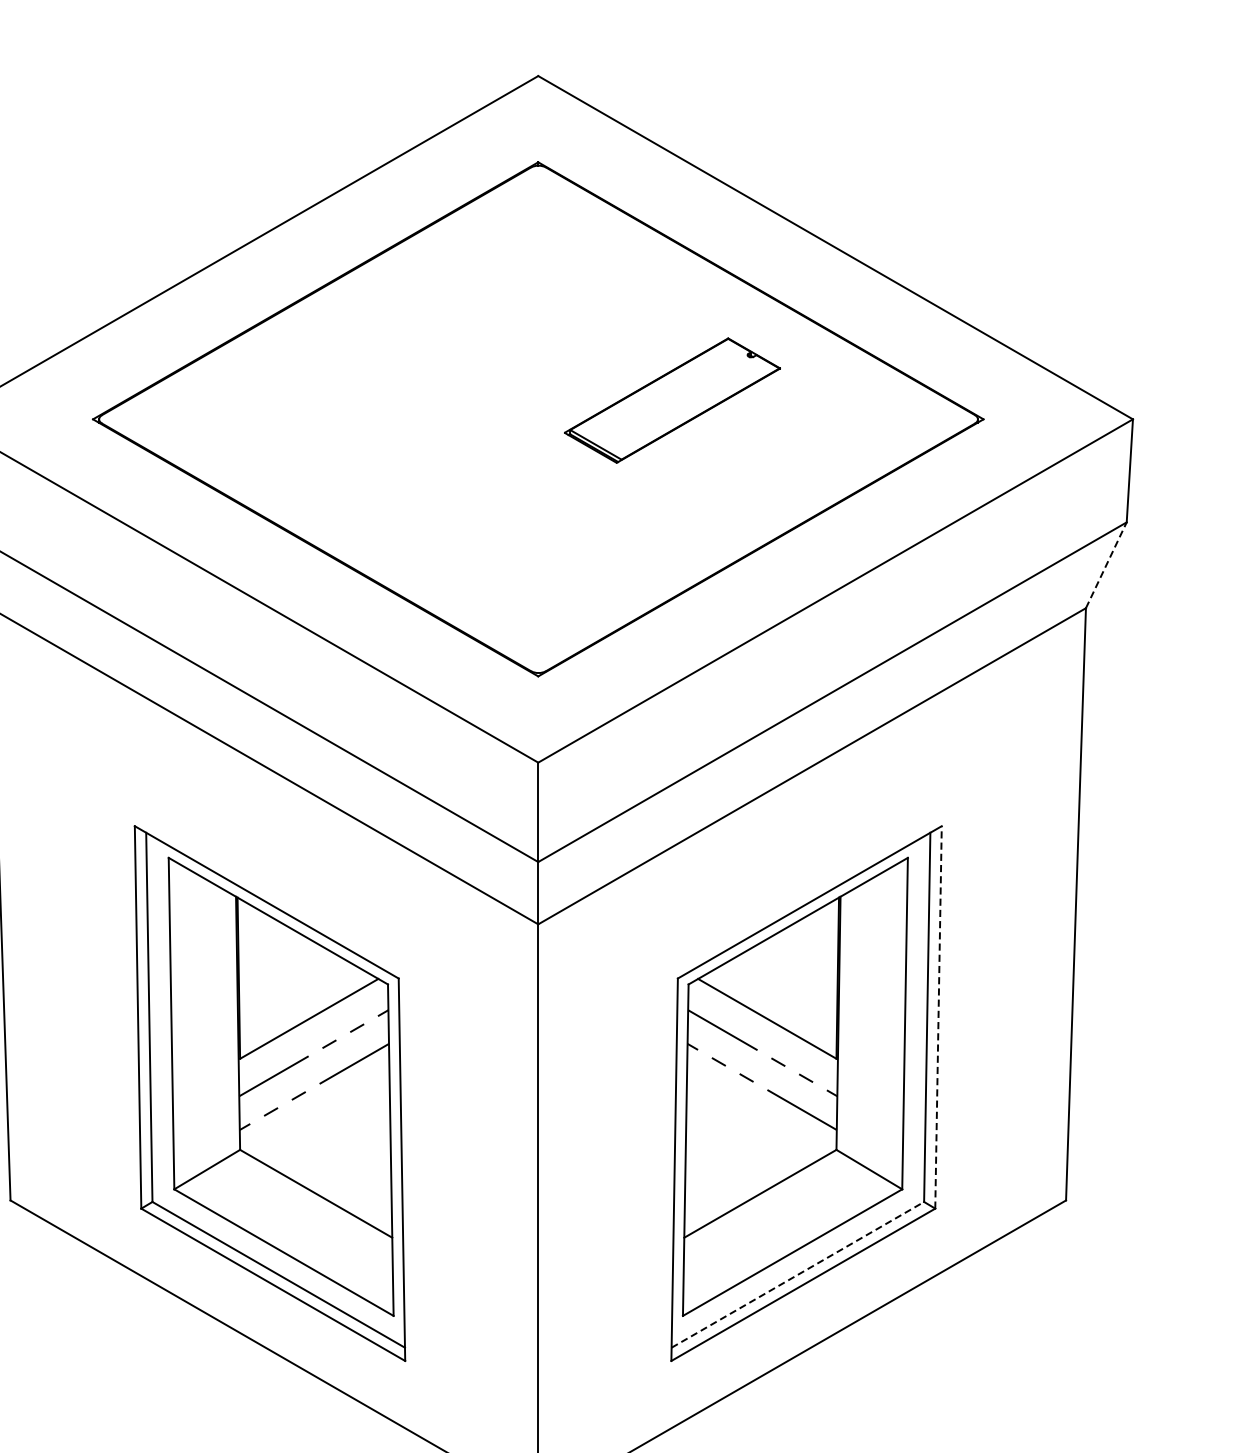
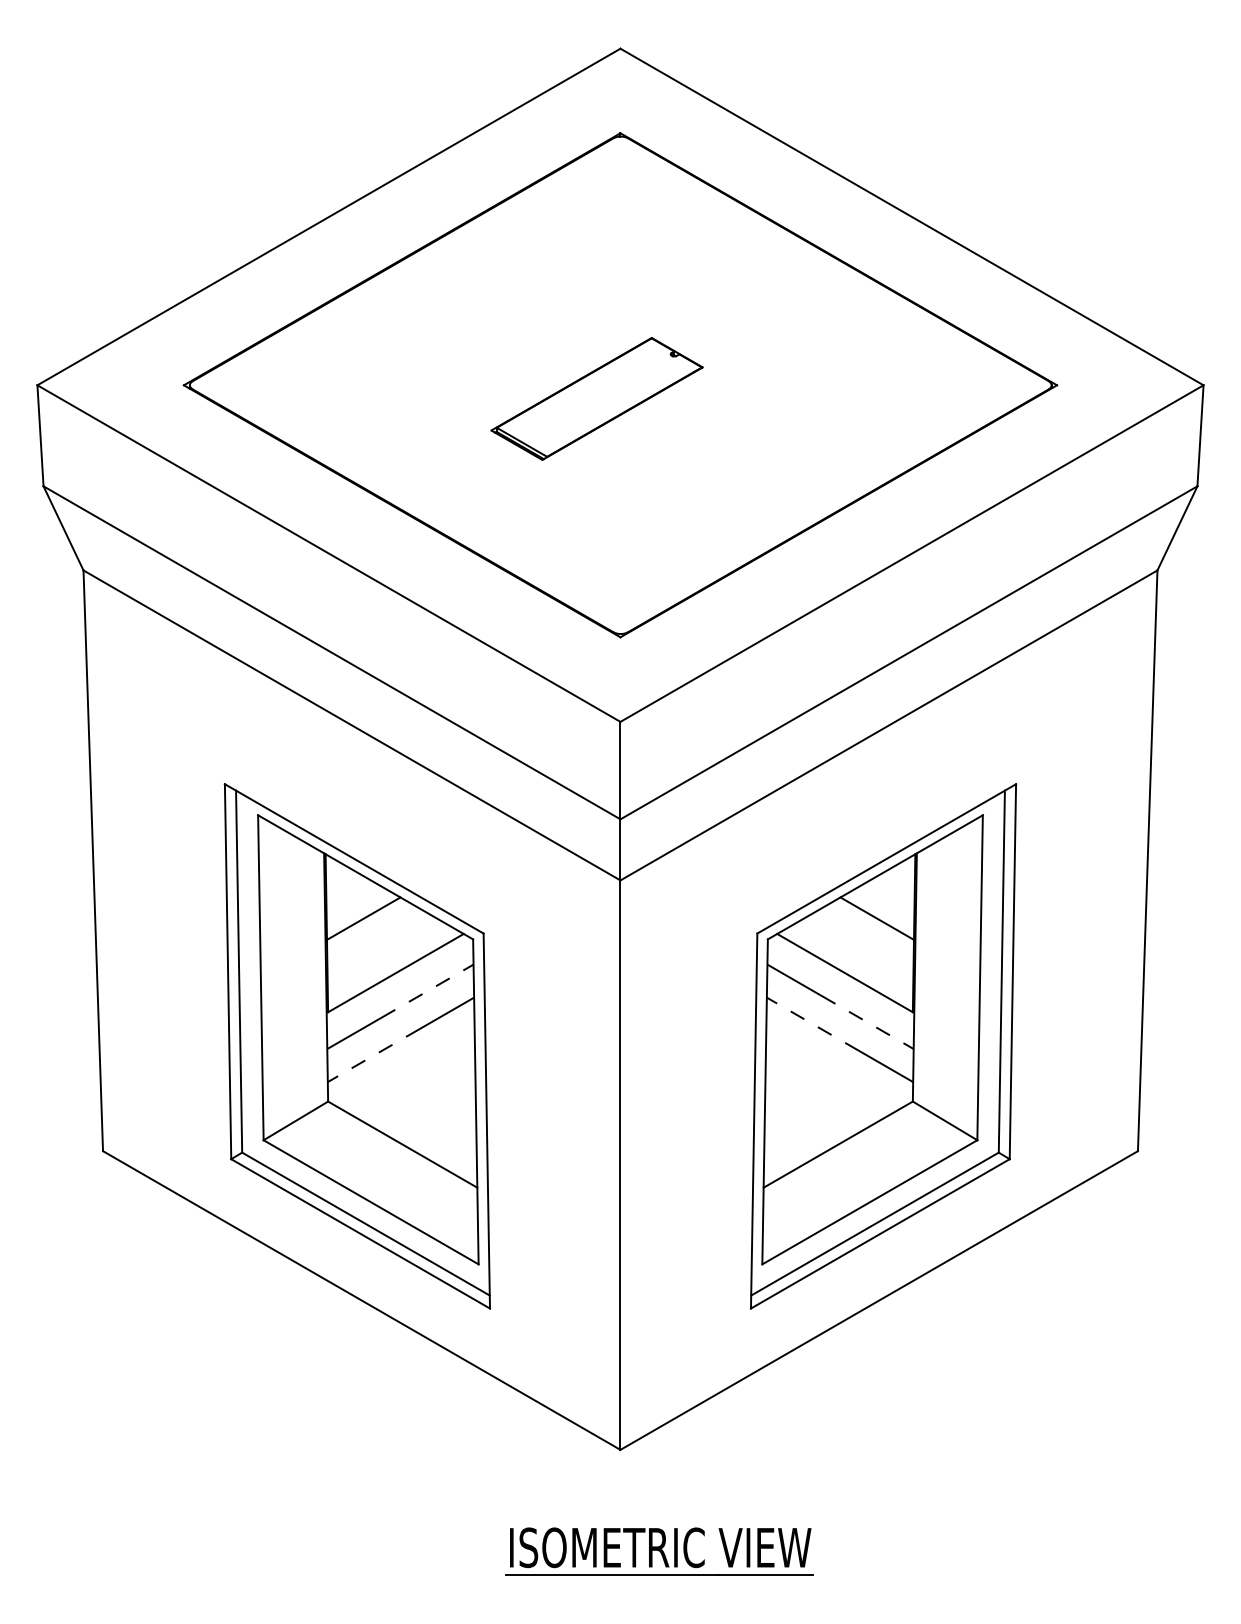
part: (671, 400) -> (596, 398), moved
line: (1106, 565) -> (1177, 528), dashed -> solid
line: (276, 963) -> (363, 918), added
line: (799, 963) -> (876, 918), added
line: (938, 1017) -> (1012, 971), dashed -> solid
line: (798, 1275) -> (875, 1224), dashed -> solid

